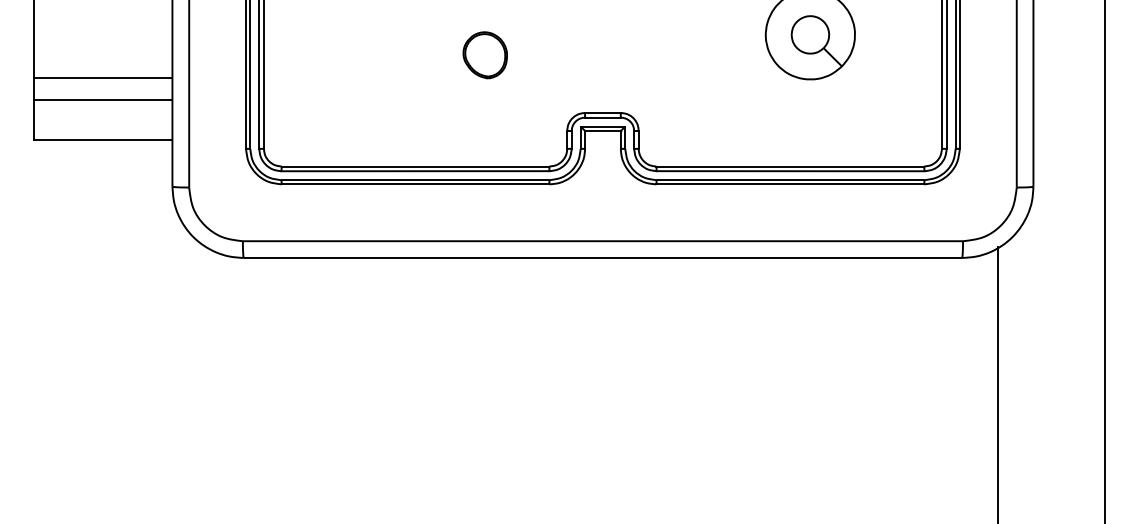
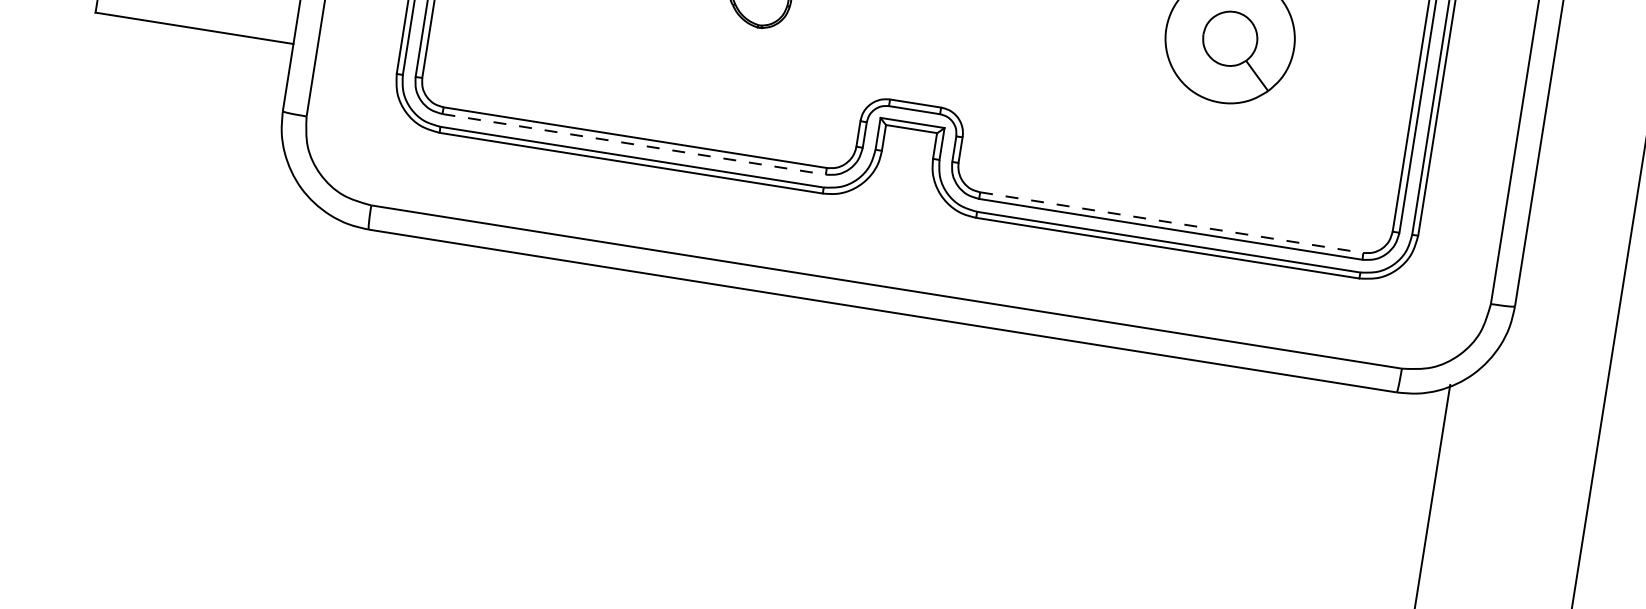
line: (790, 166) -> (1171, 222), solid -> dashed
line: (415, 171) -> (634, 144), solid -> dashed

